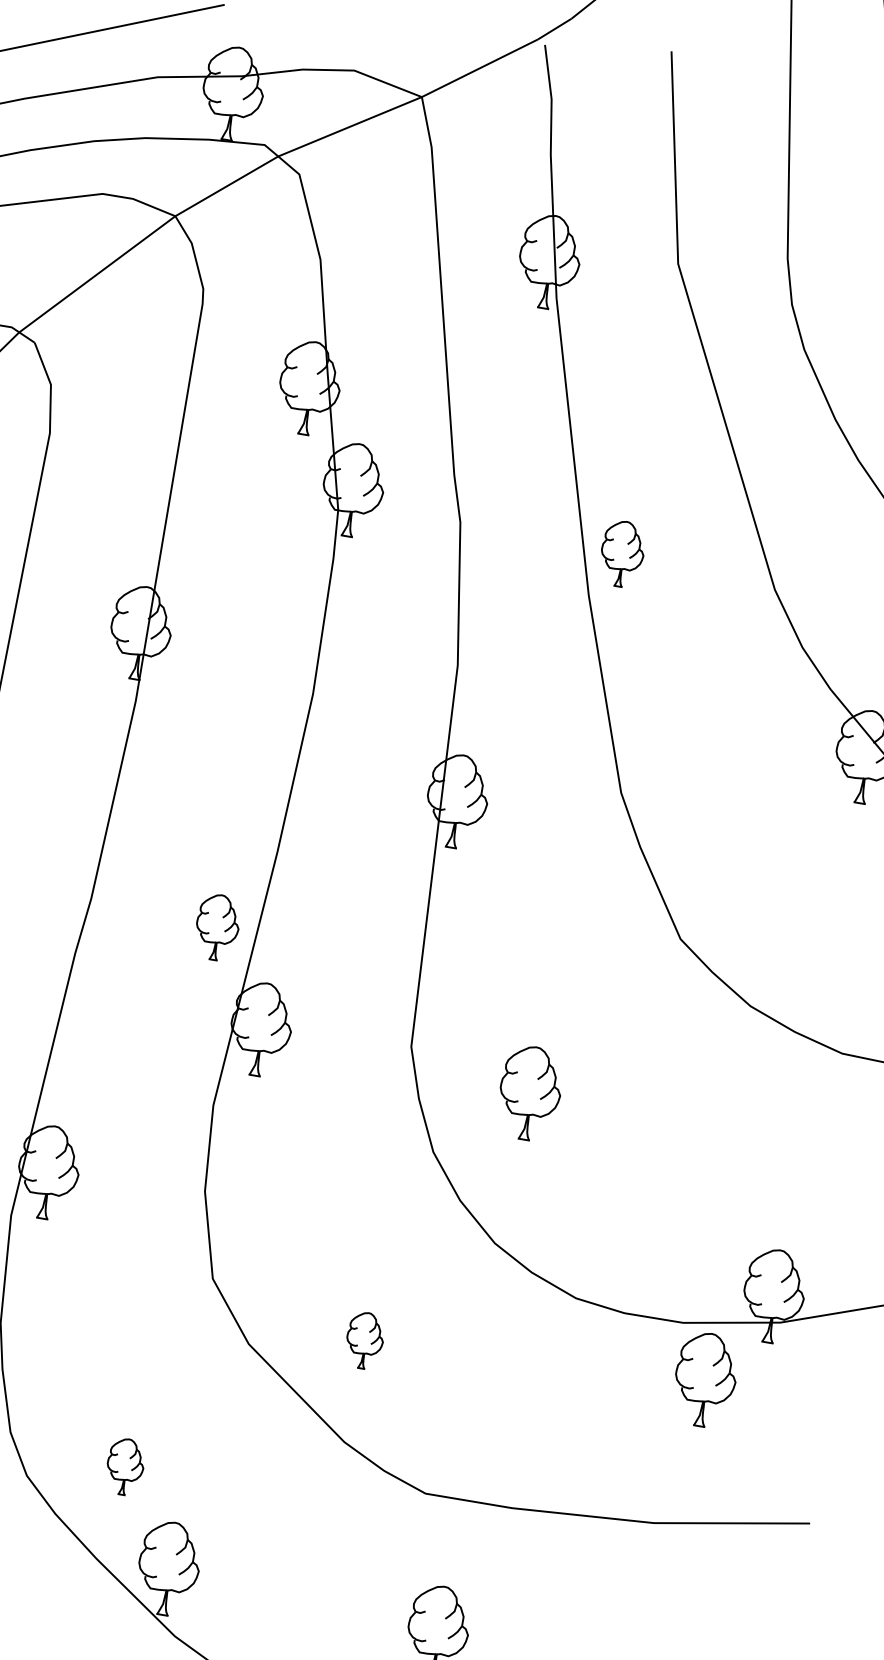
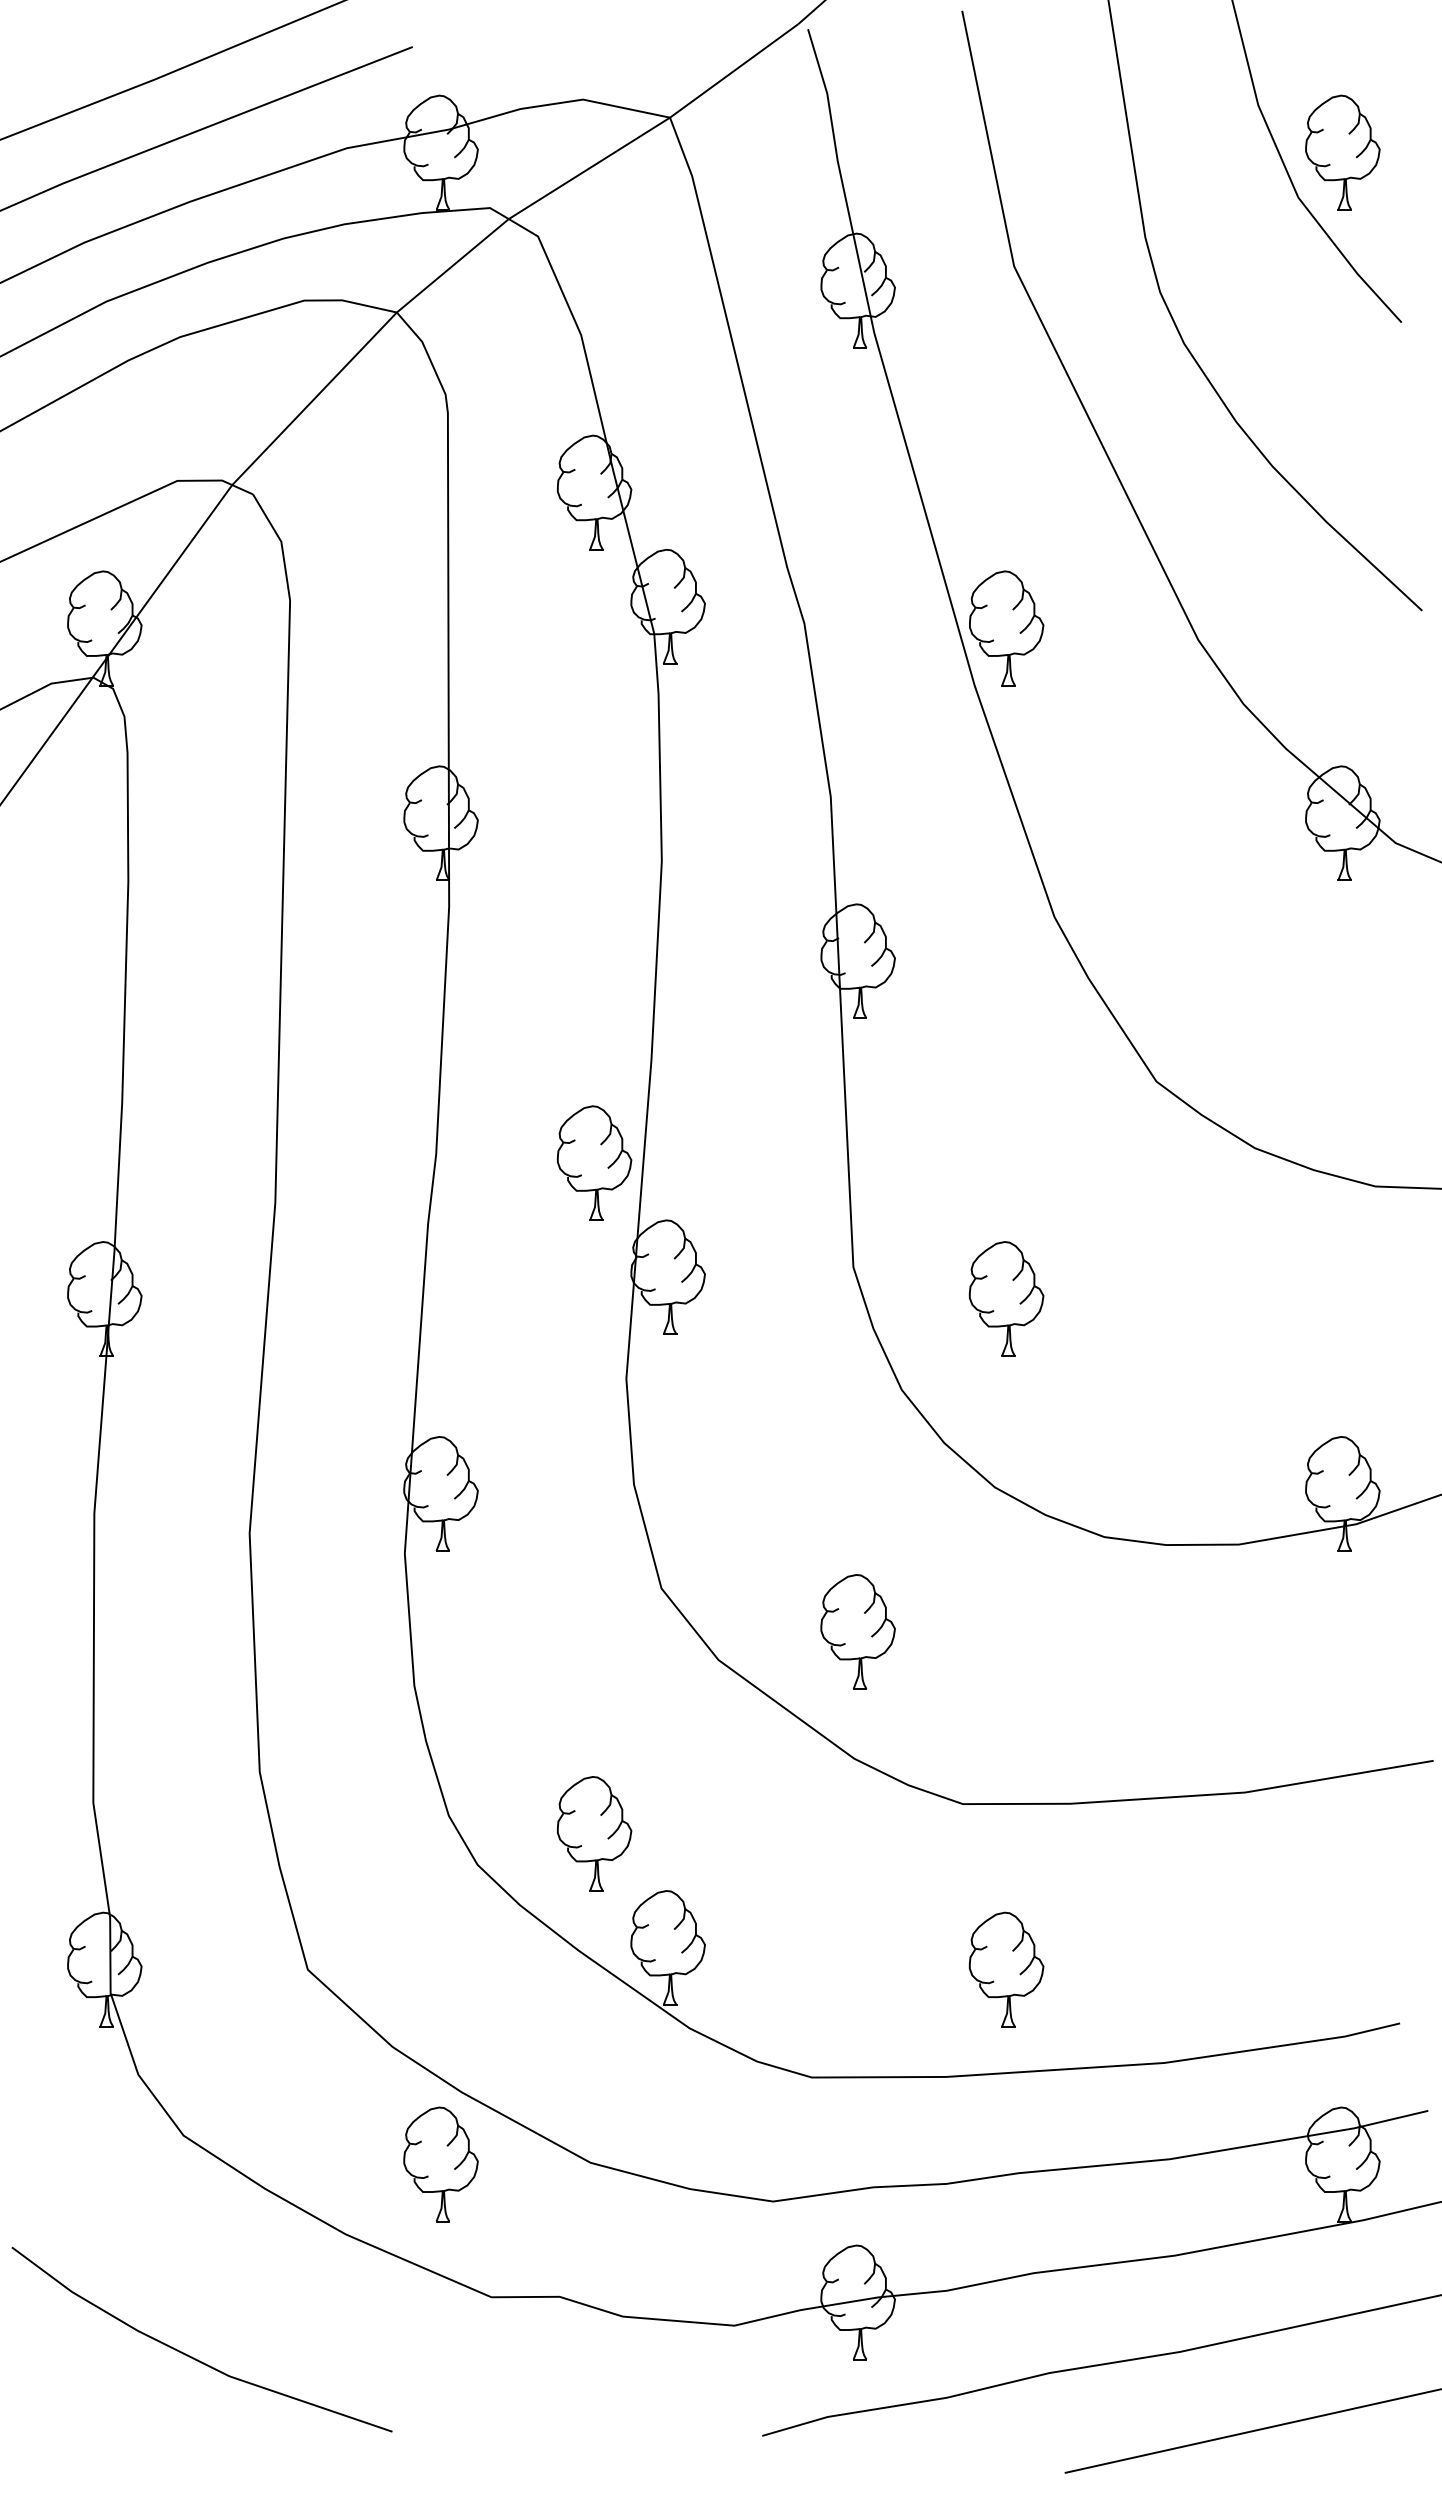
part: (622, 554) -> (1006, 628), size x1.43
part: (217, 926) -> (594, 1162), size x1.43
part: (364, 1340) -> (857, 1631), size x1.67
part: (705, 1379) -> (1277, 1608), removed
part: (125, 1466) -> (594, 1833), size x1.67

